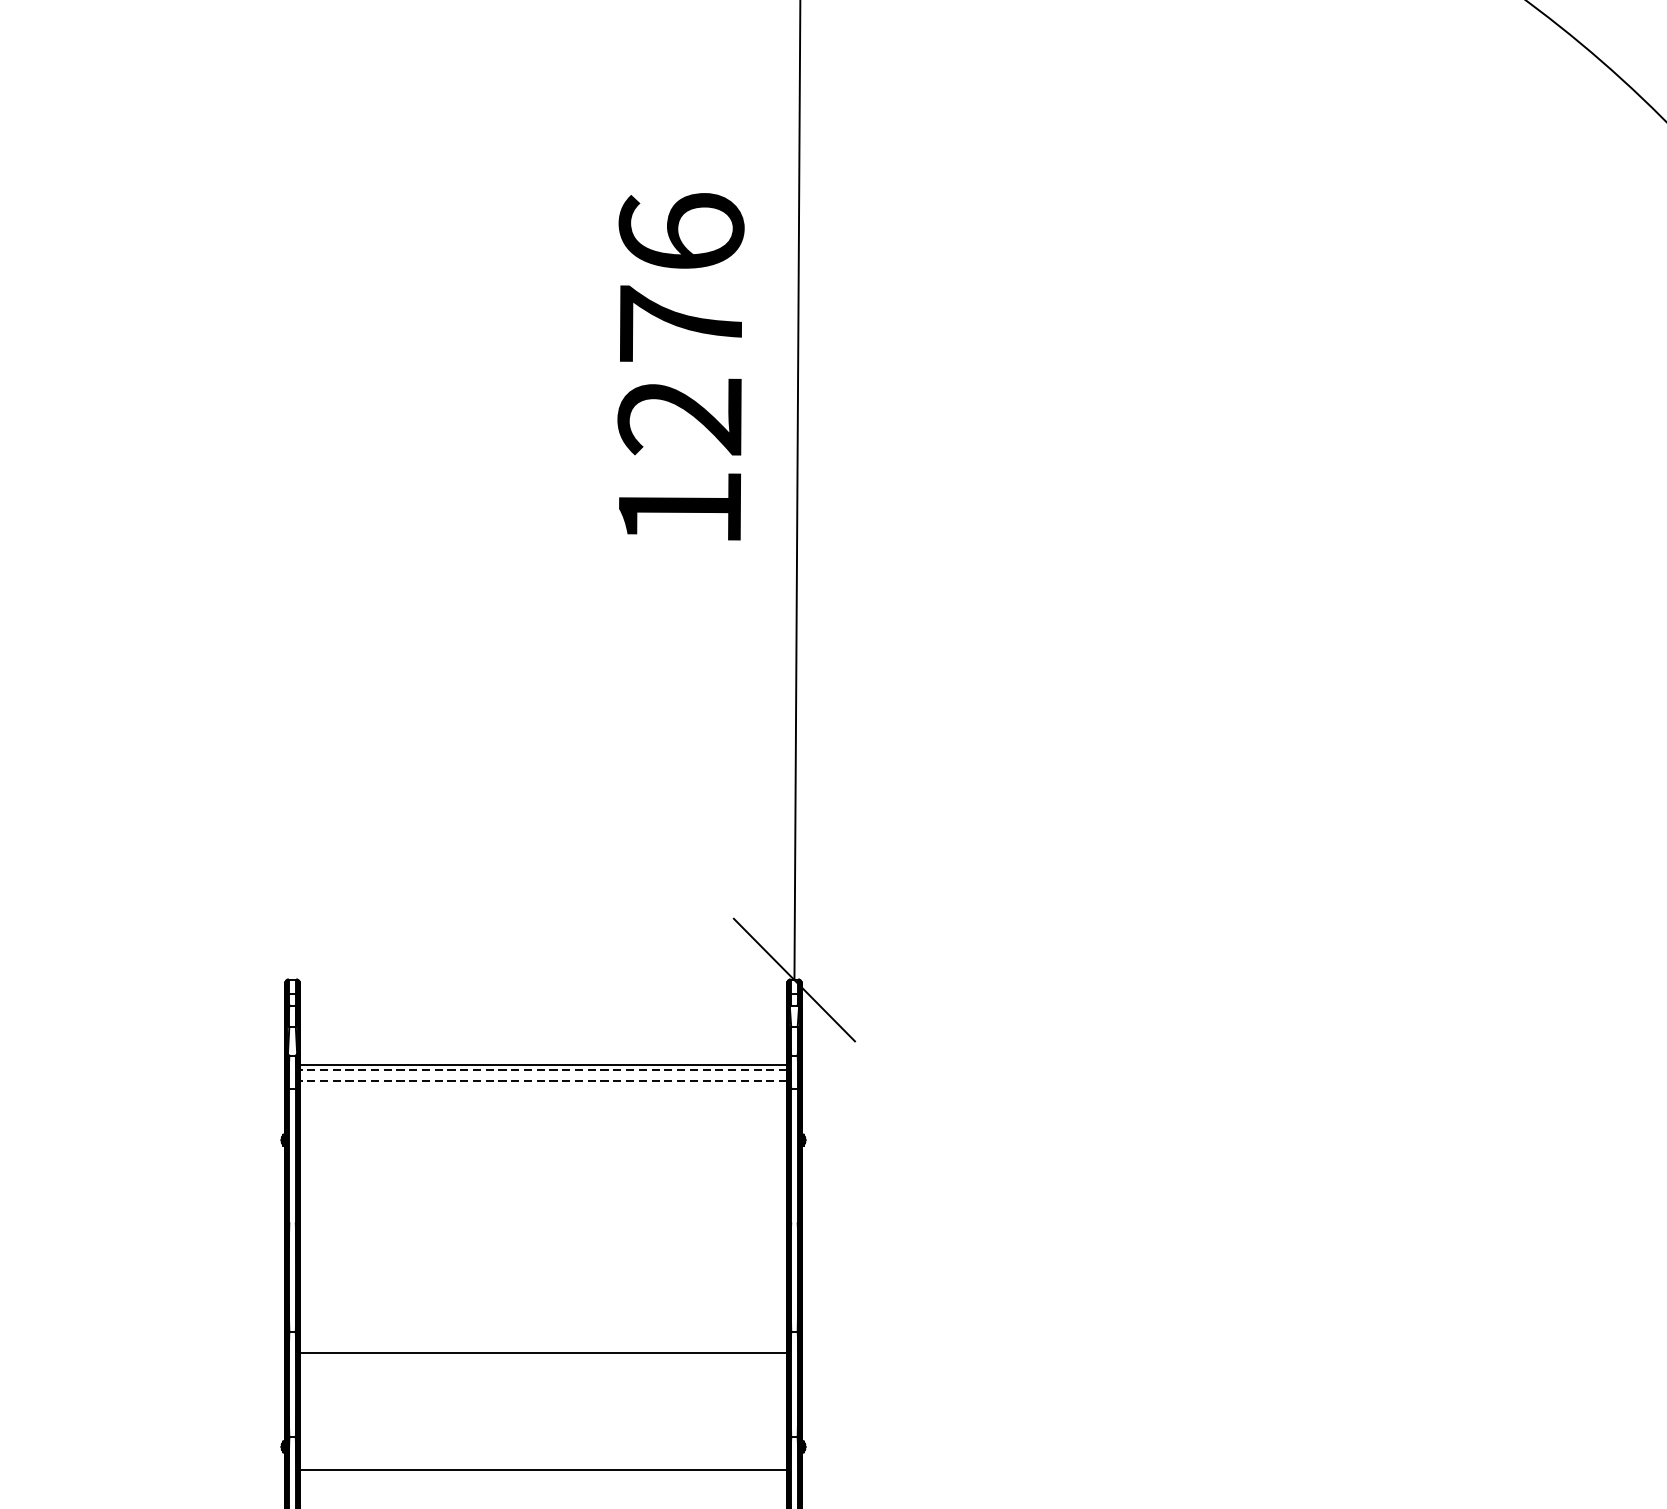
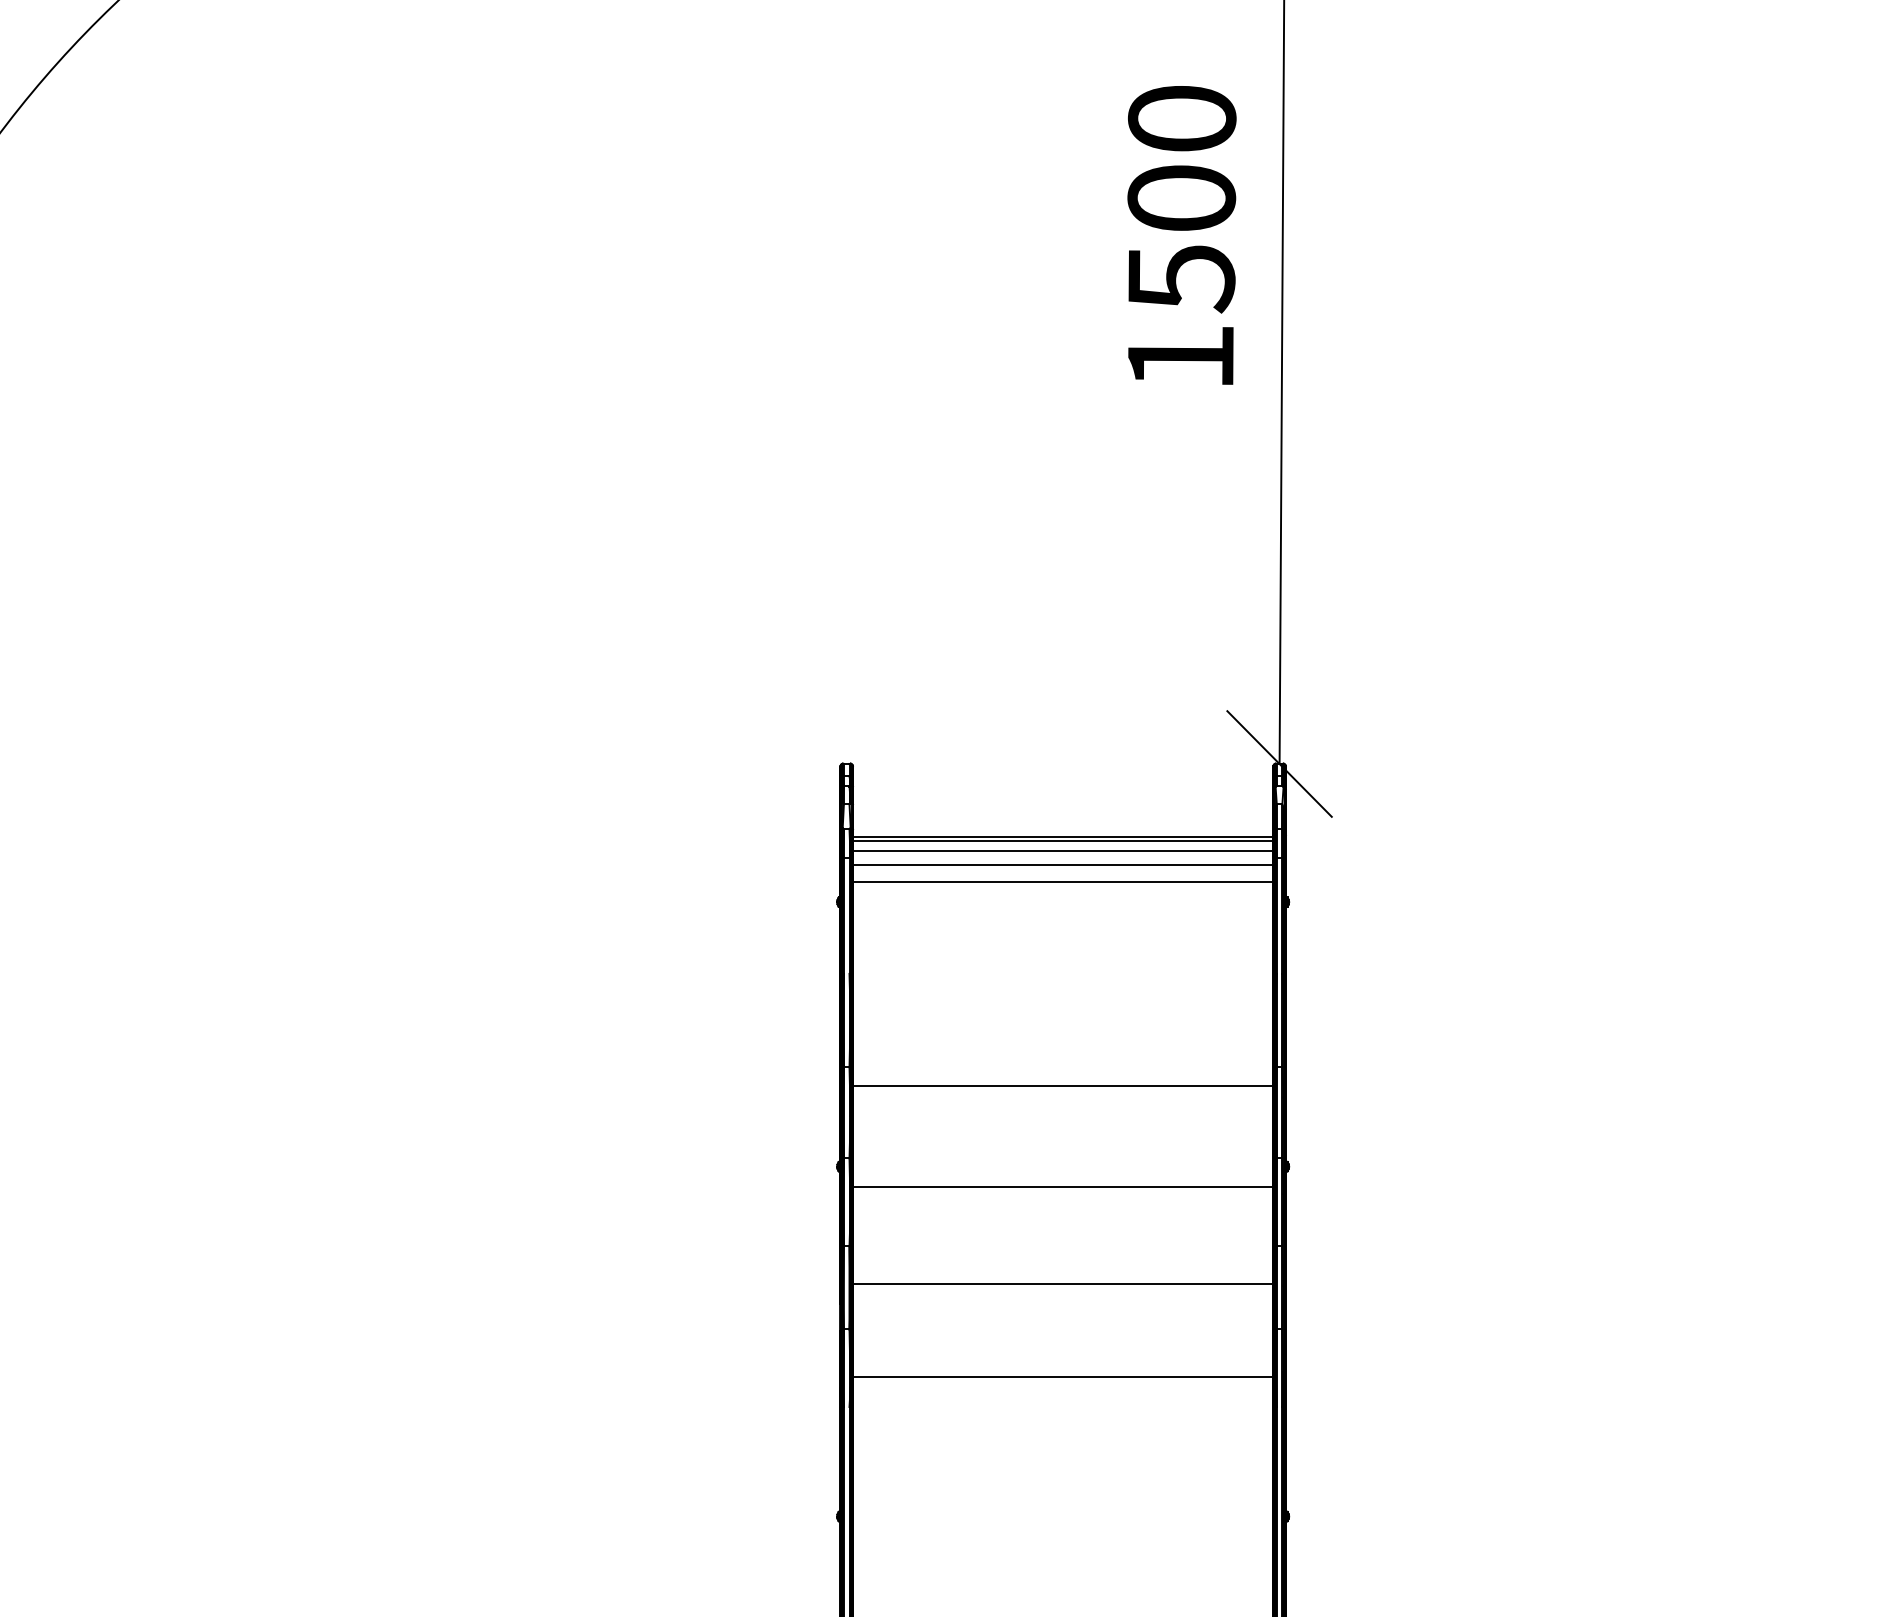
text: (680, 325) -> (1181, 199), 1276 -> 1500
line: (542, 1069) -> (1062, 841), dashed -> solid
line: (542, 1081) -> (1062, 851), dashed -> solid
line: (543, 1097) -> (1063, 865), added
line: (543, 1116) -> (1063, 881), added

